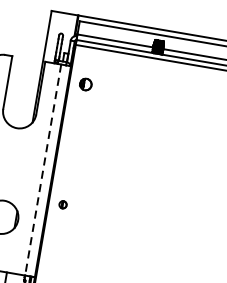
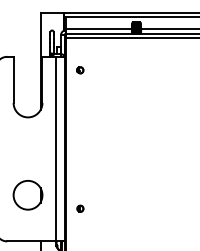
part: (86, 84) -> (80, 70), size x0.62
line: (43, 170) -> (56, 149), dashed -> solid
part: (63, 204) -> (80, 208), moved

